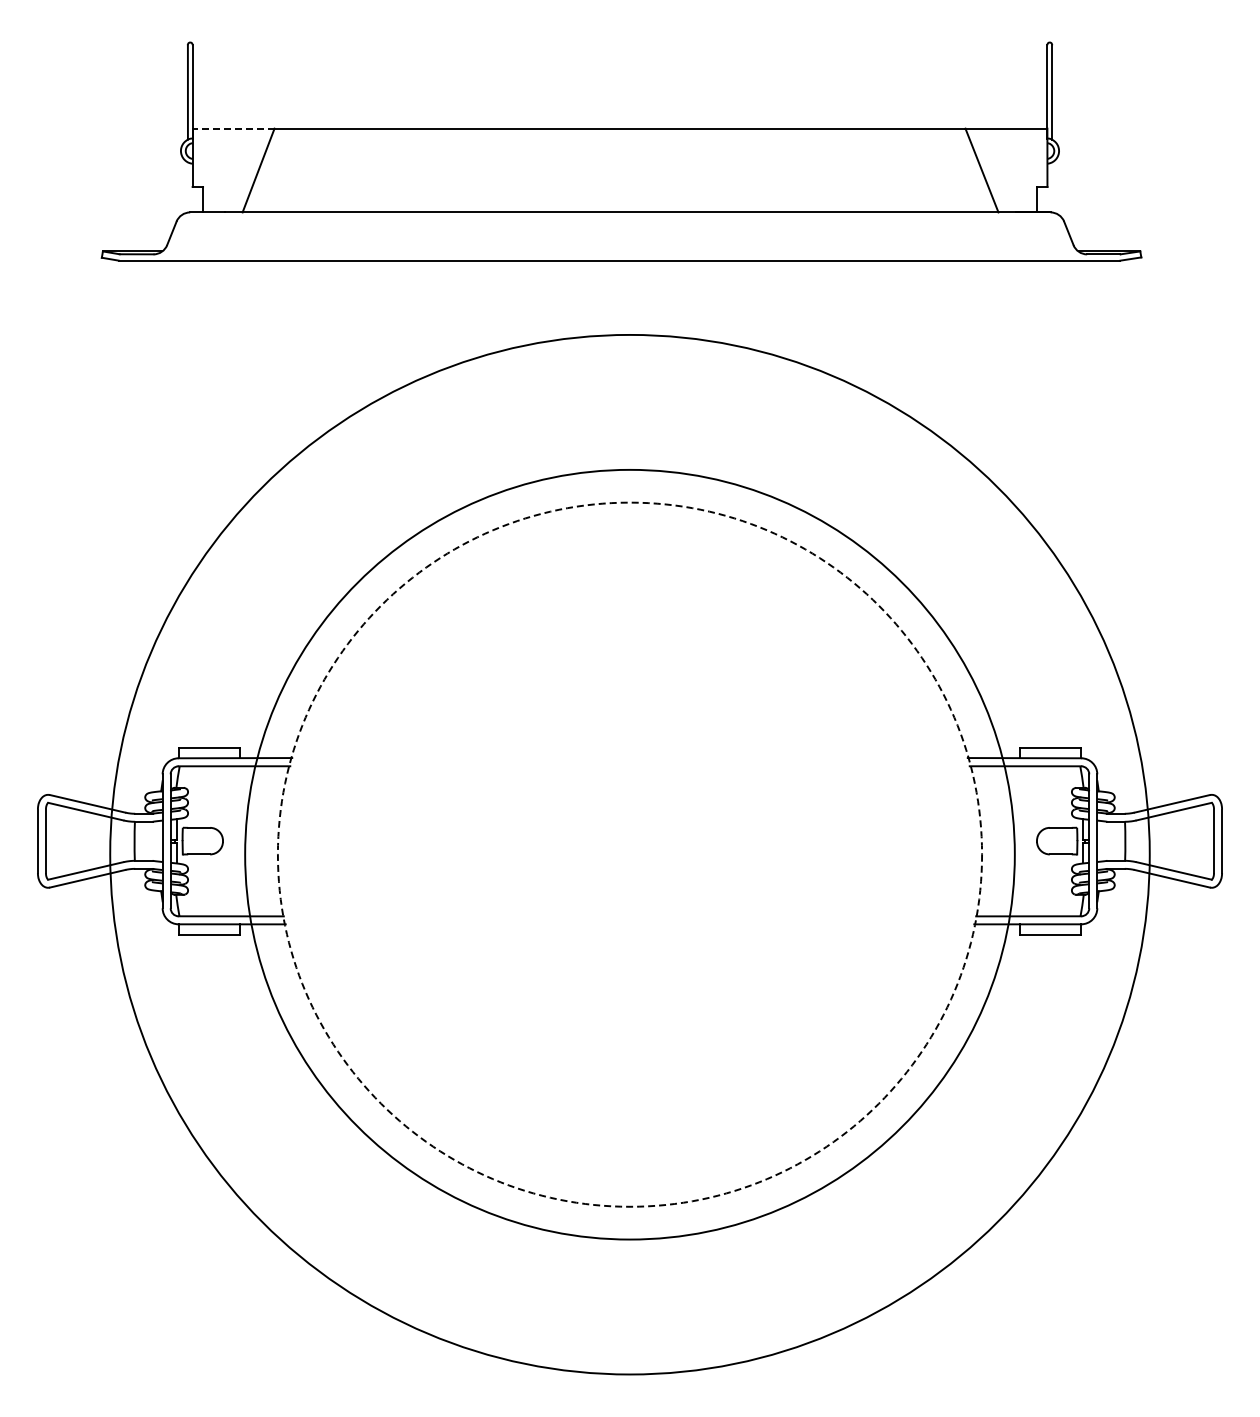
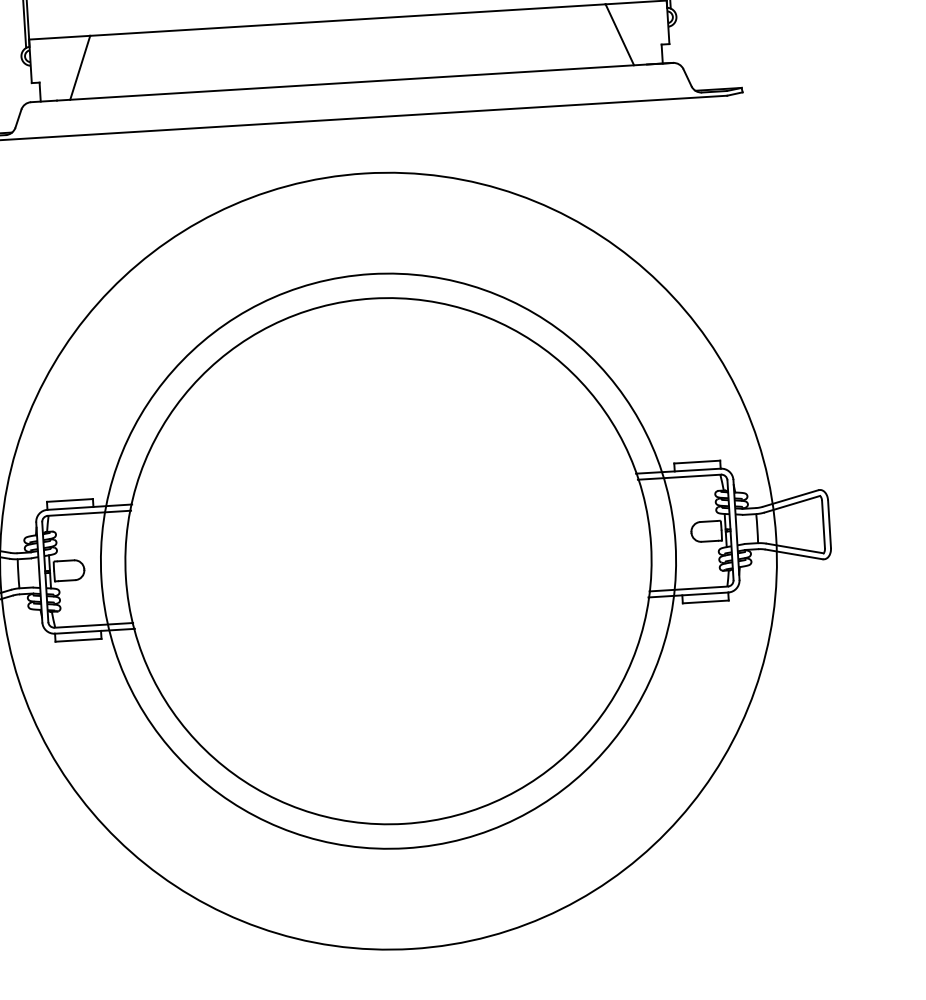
line: (233, 128) -> (59, 37), dashed -> solid
circle: (629, 854) -> (388, 561), dashed -> solid

